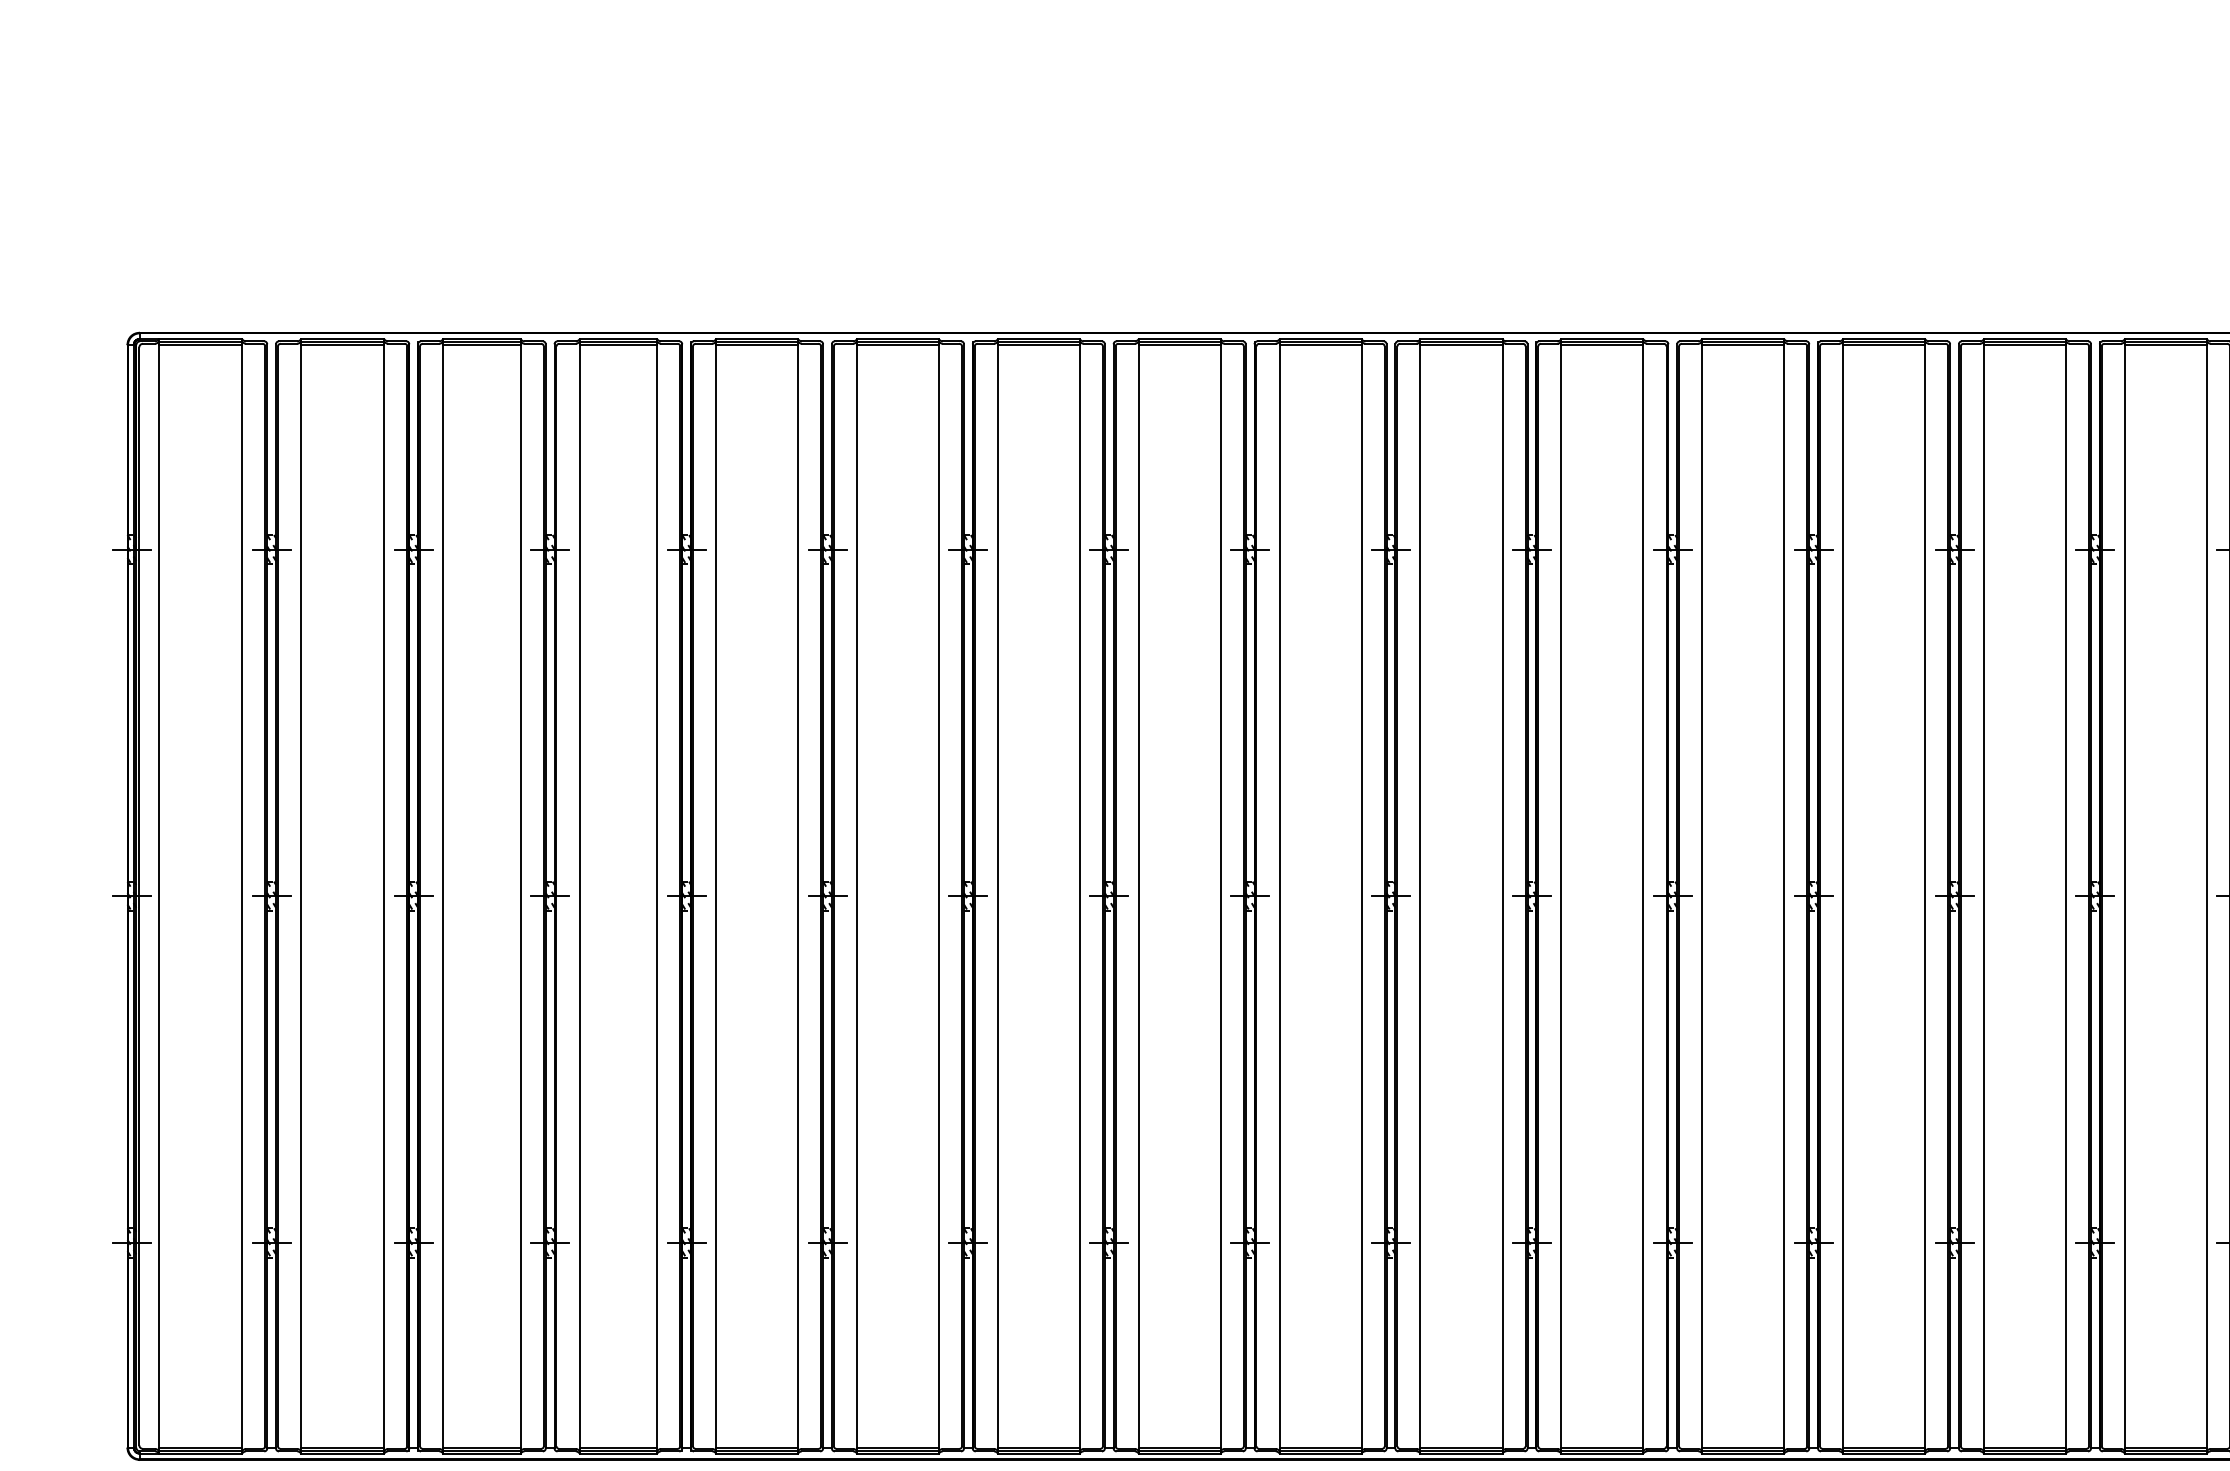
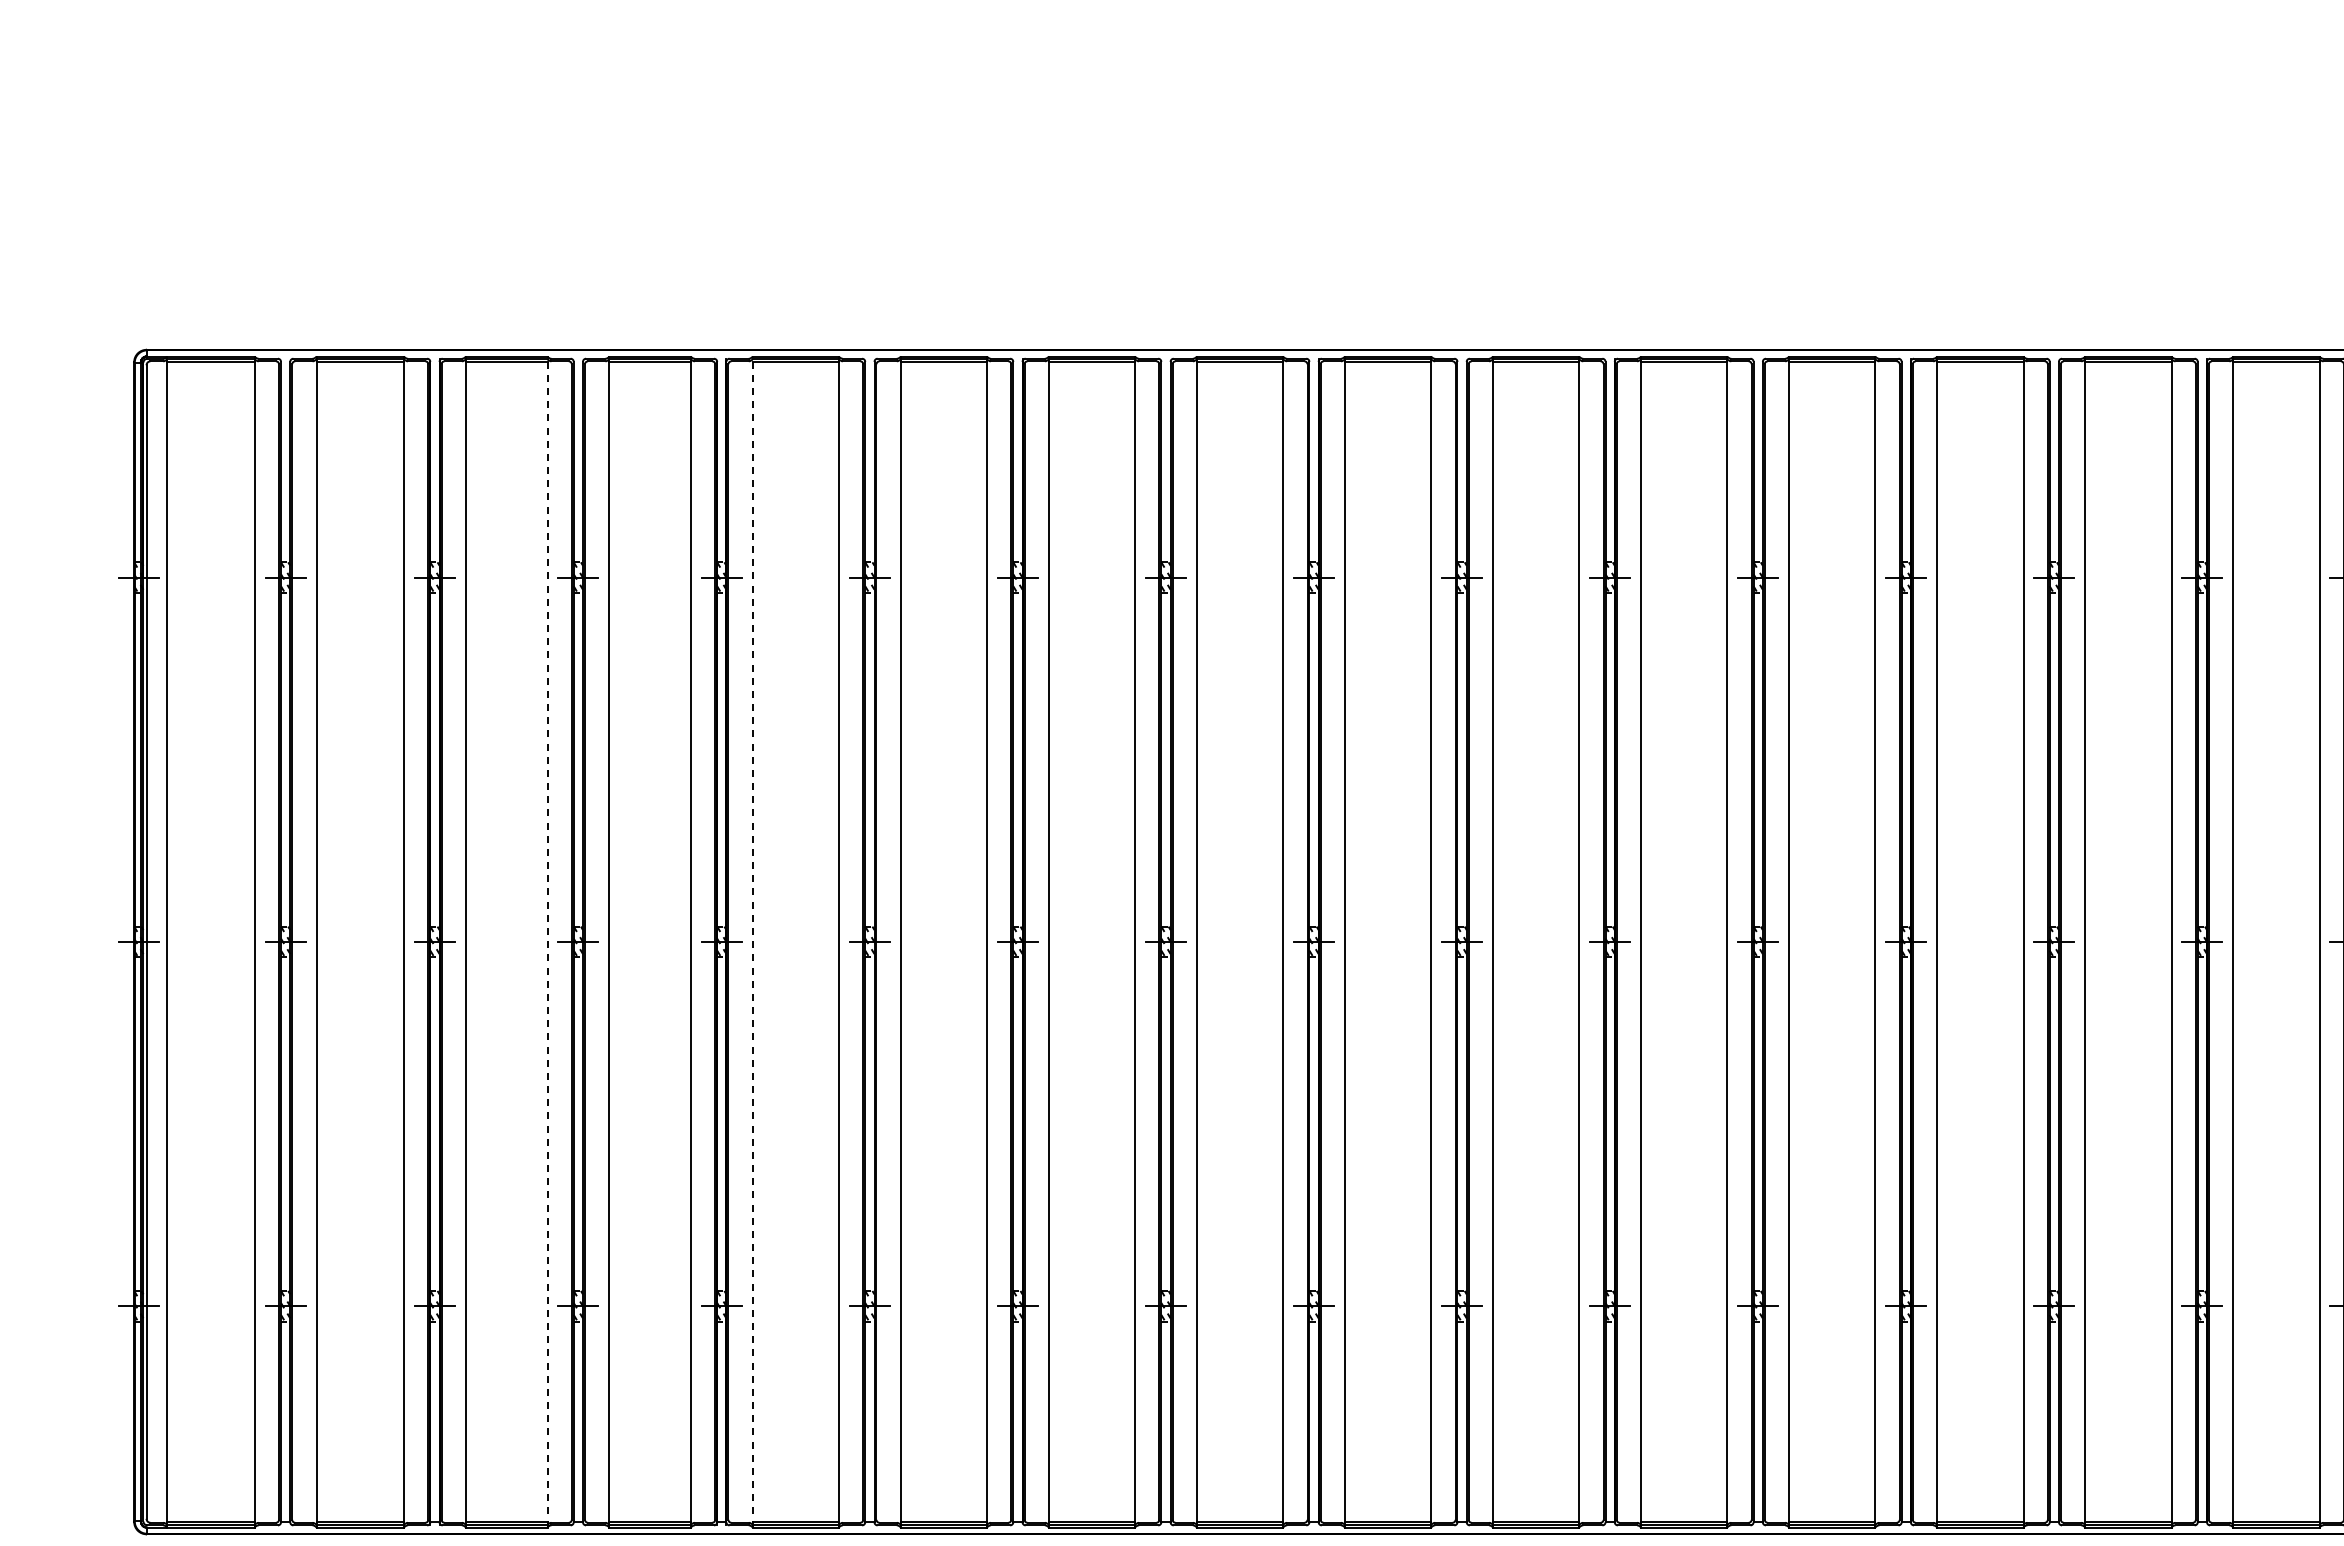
line: (520, 896) -> (547, 942), solid -> dashed
line: (715, 896) -> (752, 942), solid -> dashed

